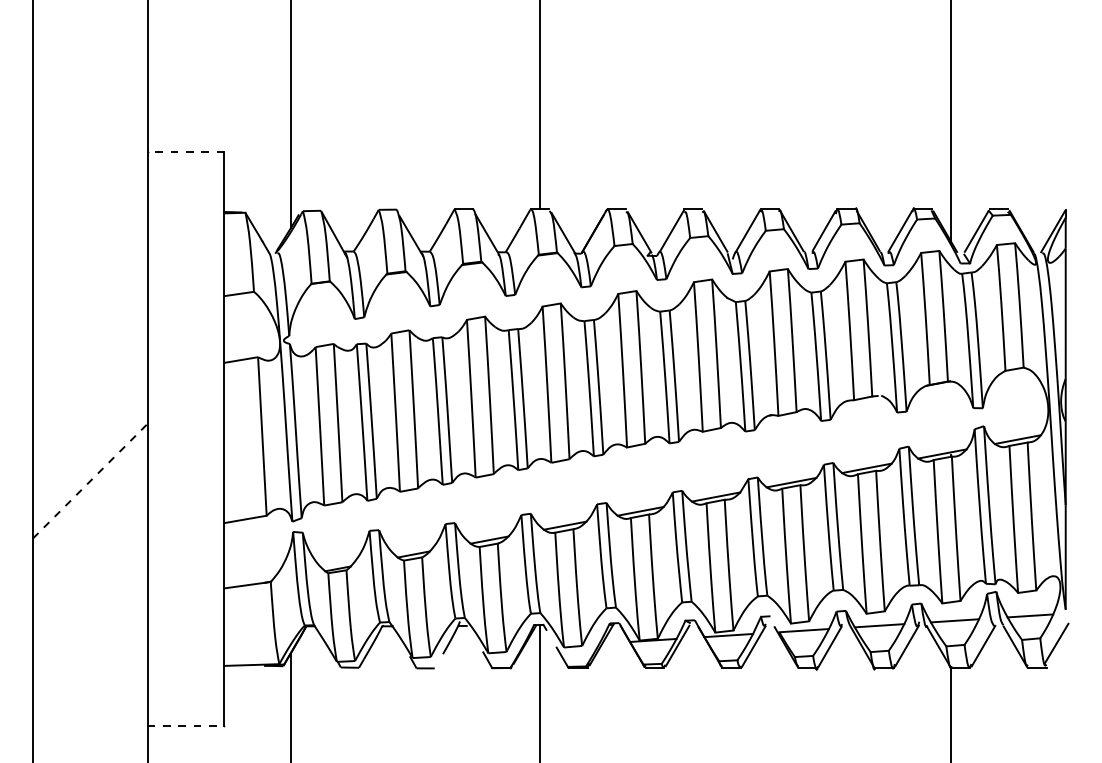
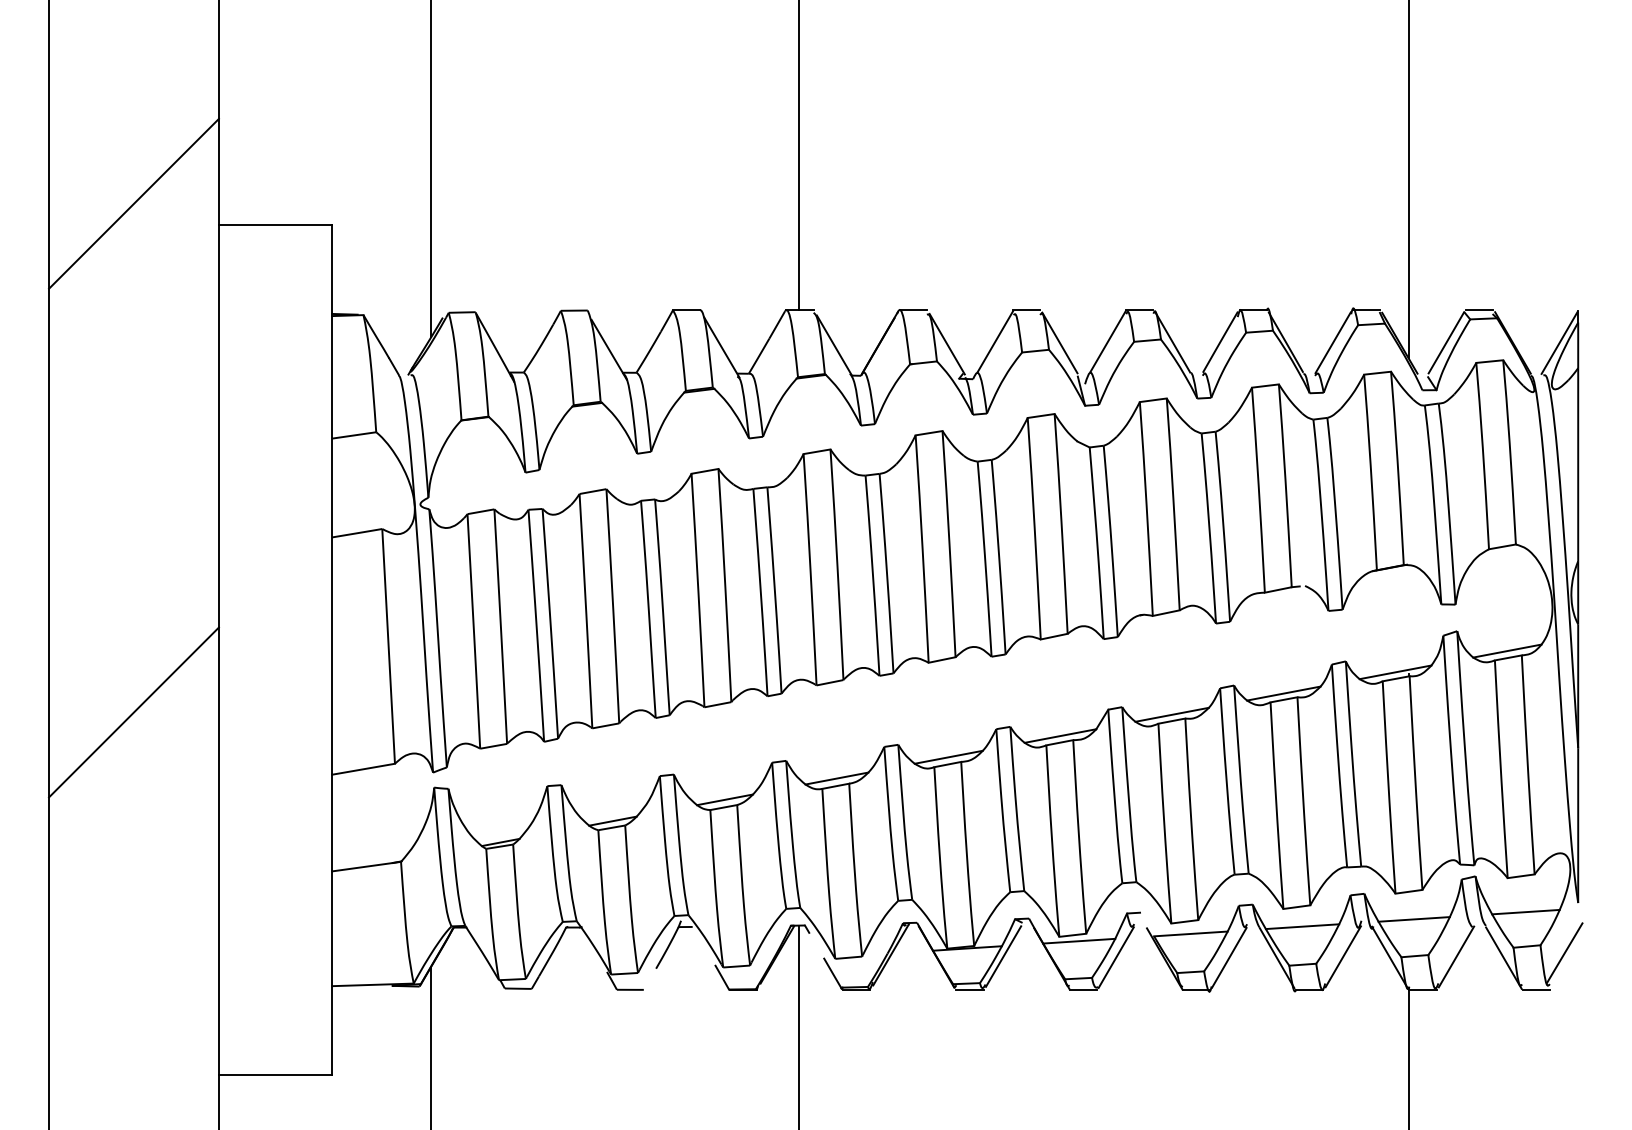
line: (90, 137) -> (134, 203), added
line: (185, 152) -> (274, 225), dashed -> solid
line: (90, 480) -> (134, 711), dashed -> solid
line: (186, 725) -> (276, 1074), dashed -> solid

